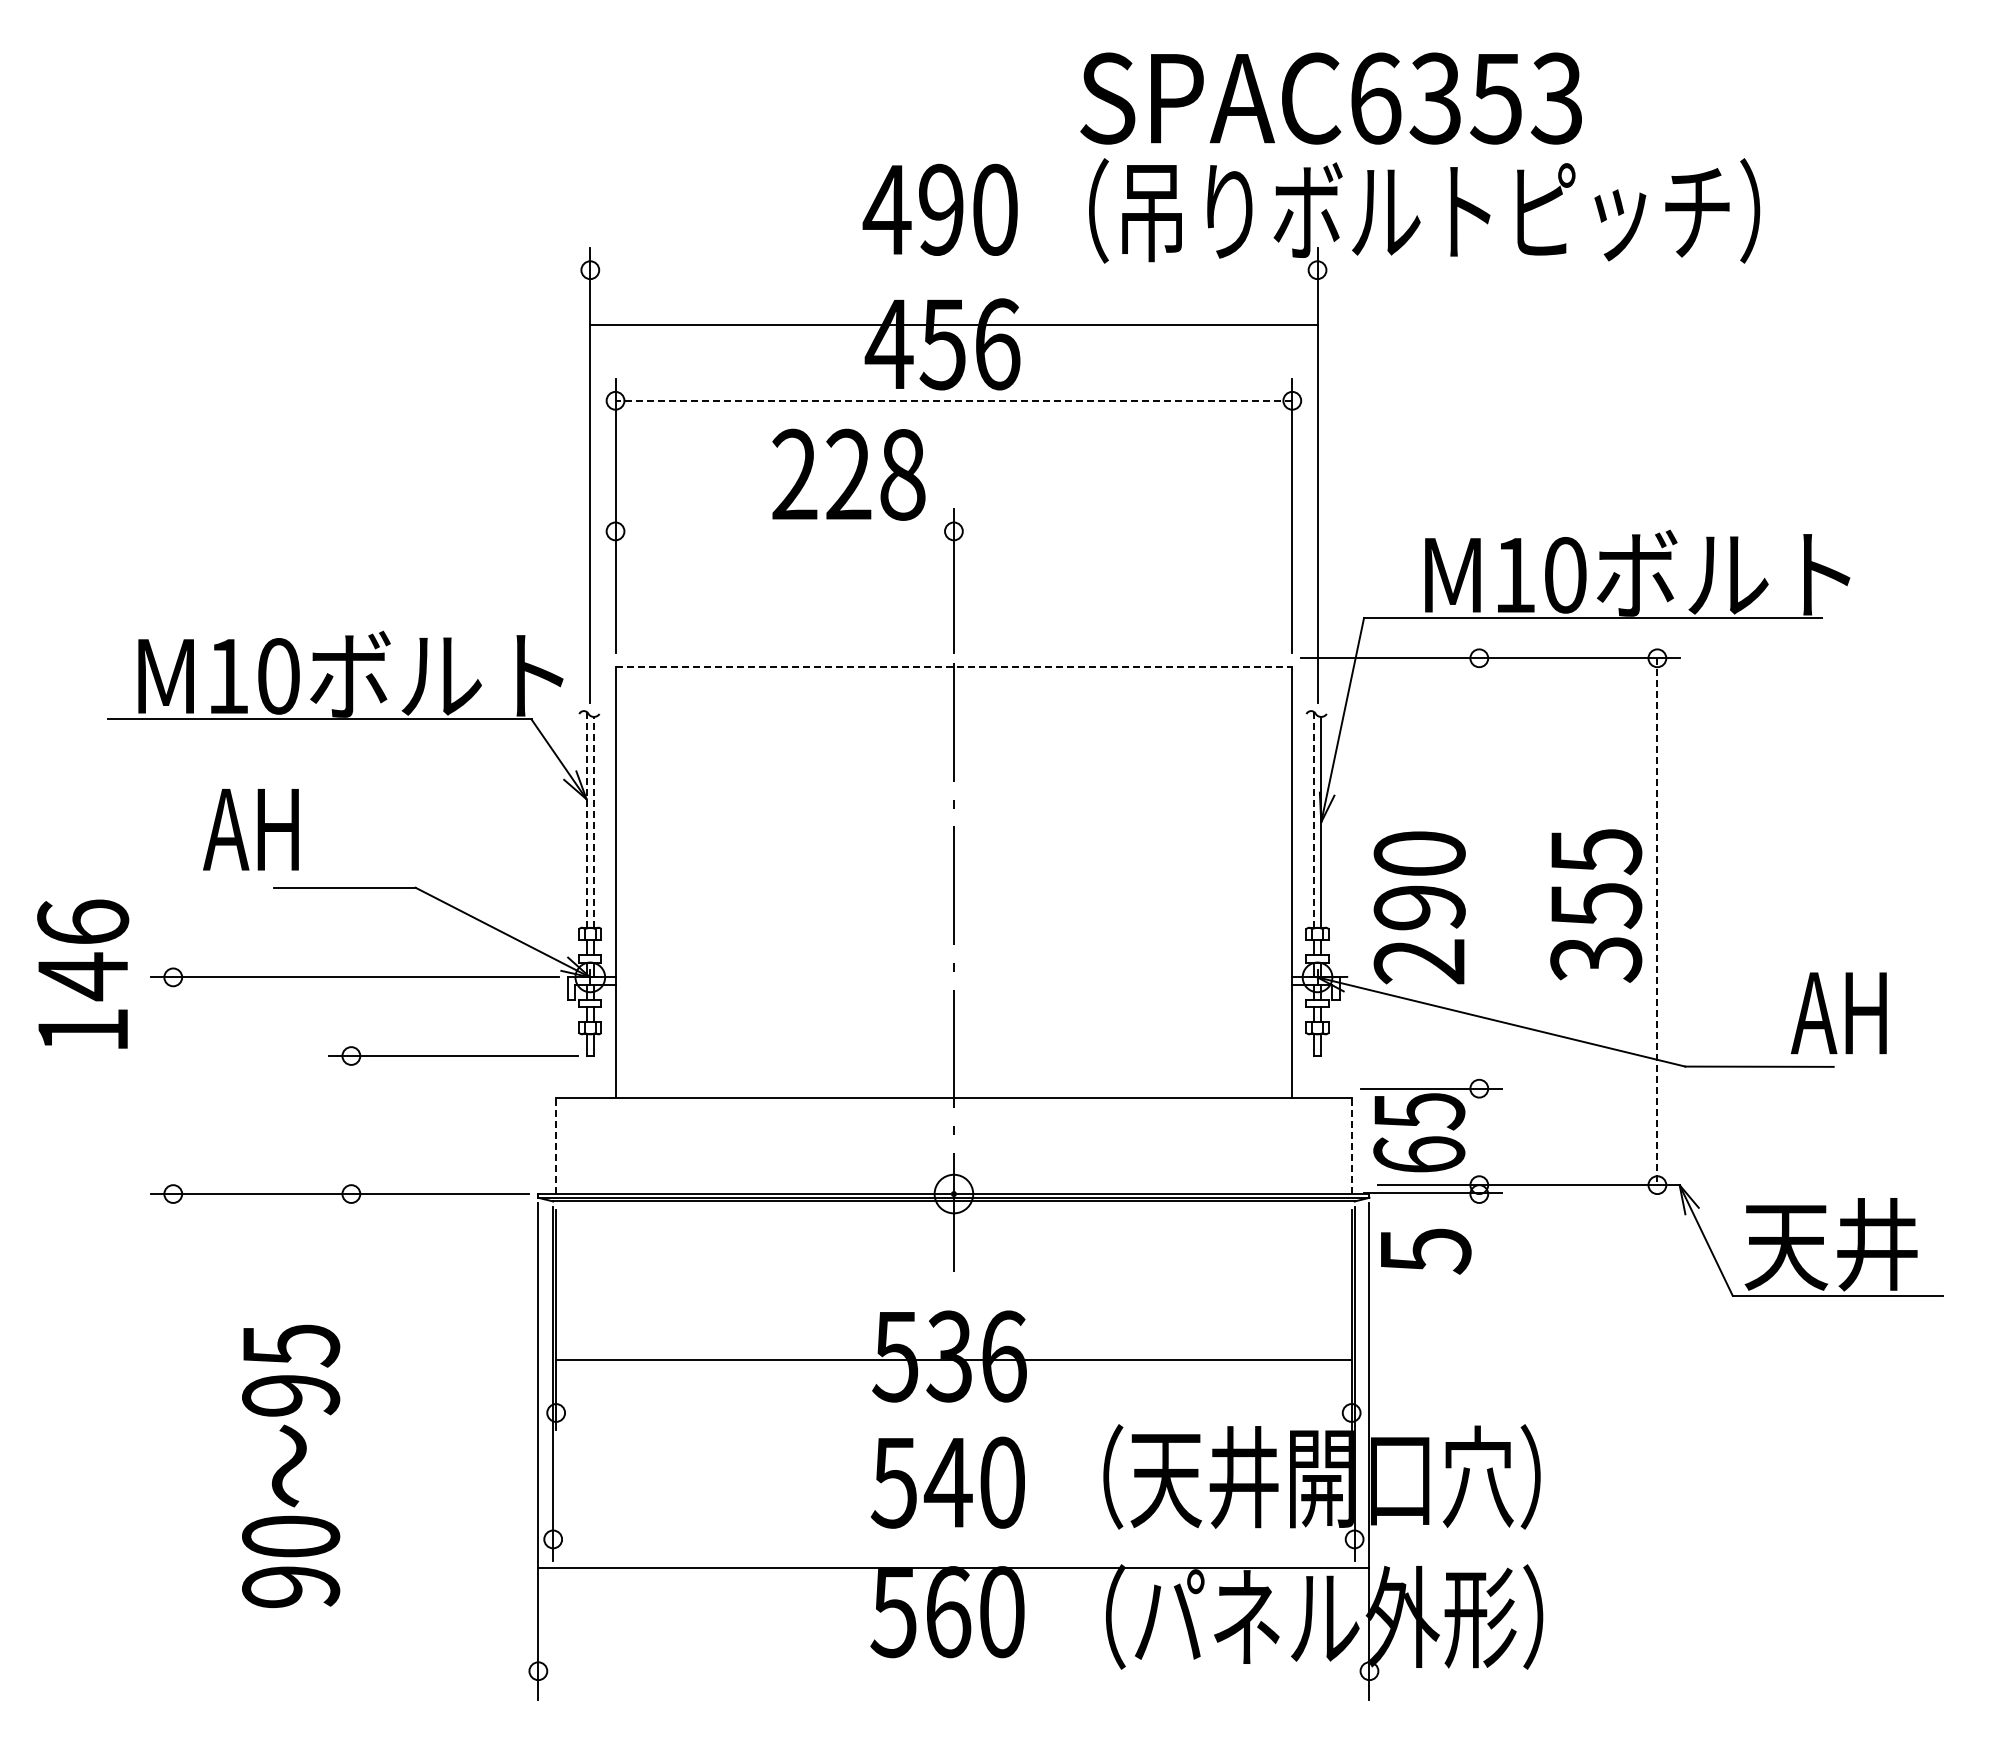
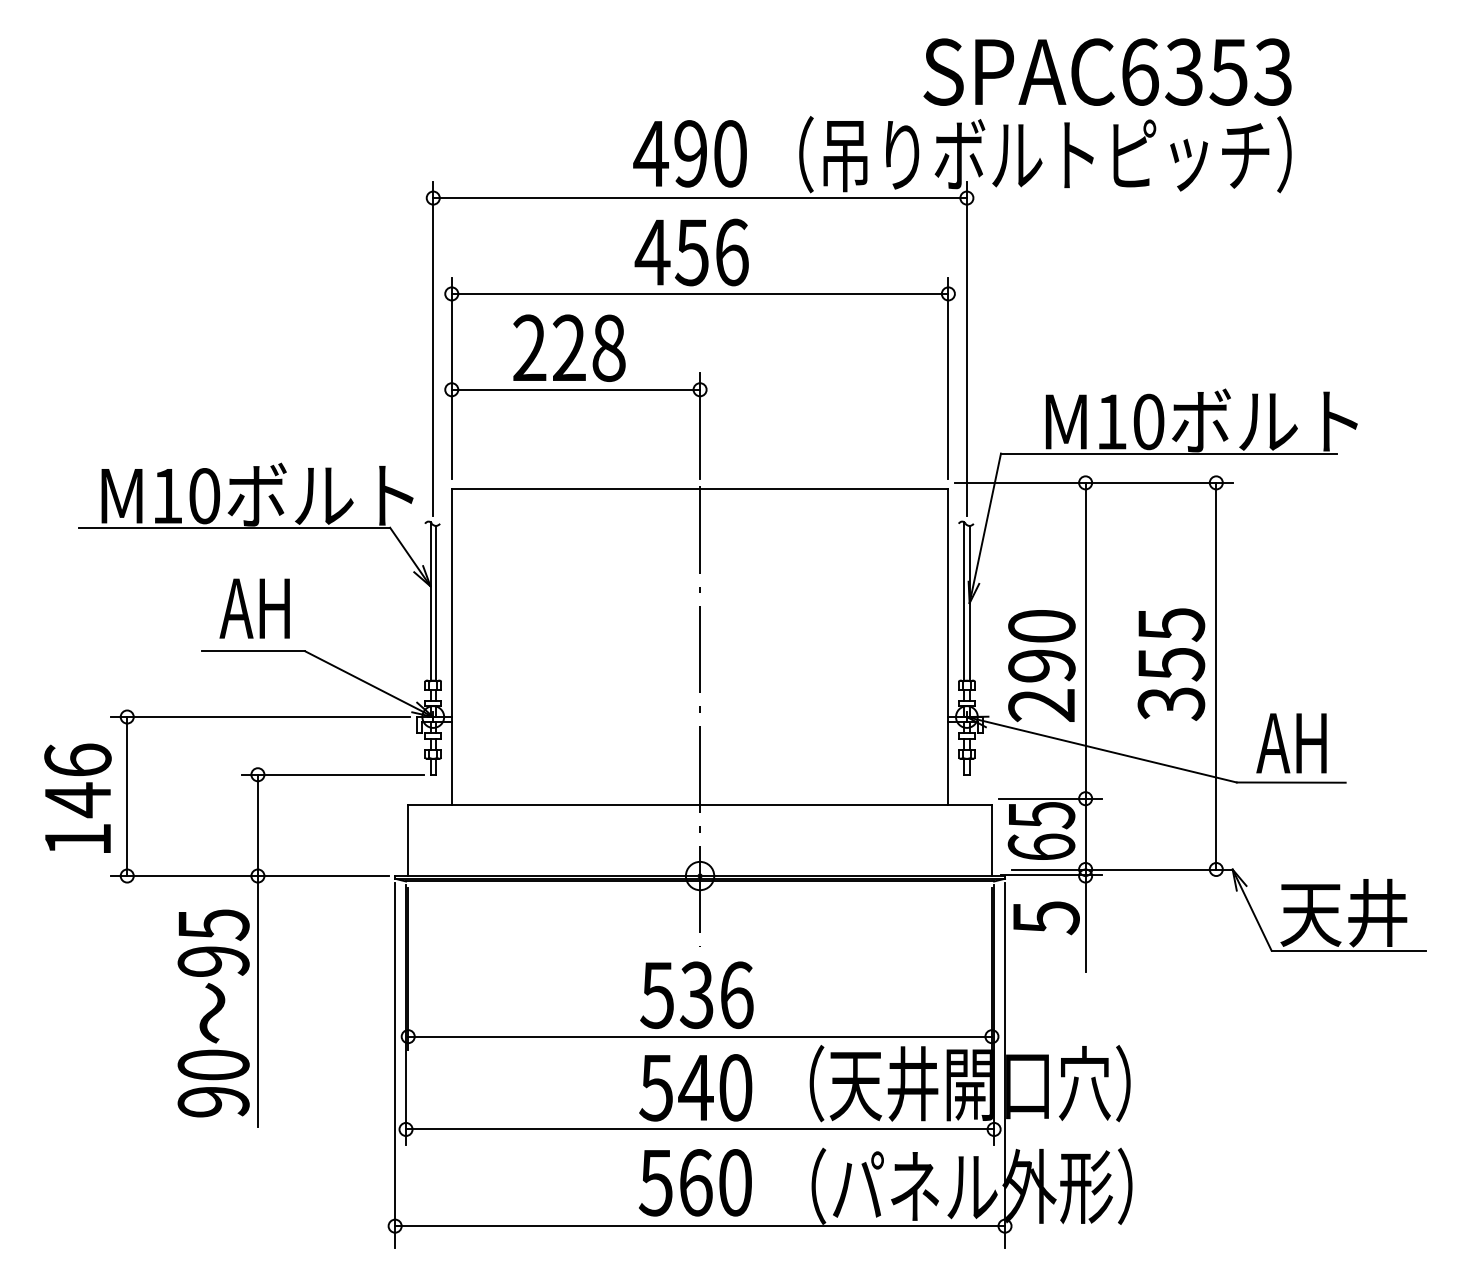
text: (1330, 98) -> (1107, 72), moved
line: (953, 325) -> (699, 198), moved
line: (953, 400) -> (699, 293), dashed -> solid
text: (848, 474) -> (569, 348), moved
line: (784, 531) -> (575, 389), added
line: (954, 667) -> (700, 489), dashed -> solid
line: (586, 819) -> (430, 601), dashed -> solid
line: (1313, 819) -> (963, 601), dashed -> solid
line: (594, 821) -> (436, 602), dashed -> solid
text: (250, 829) -> (254, 608), moved
line: (1657, 922) -> (1216, 676), dashed -> solid
text: (83, 973) -> (78, 797), moved
line: (1479, 991) -> (1085, 727), added
text: (1838, 1013) -> (1291, 743), moved
line: (173, 1085) -> (127, 796), added
line: (556, 1145) -> (408, 840), dashed -> solid
line: (1351, 1145) -> (991, 840), dashed -> solid
line: (351, 1296) -> (258, 951), added
line: (953, 1359) -> (699, 1036), moved
text: (291, 1465) -> (214, 1012), moved
line: (953, 1539) -> (699, 1129), added
line: (953, 1568) -> (699, 1226), moved

